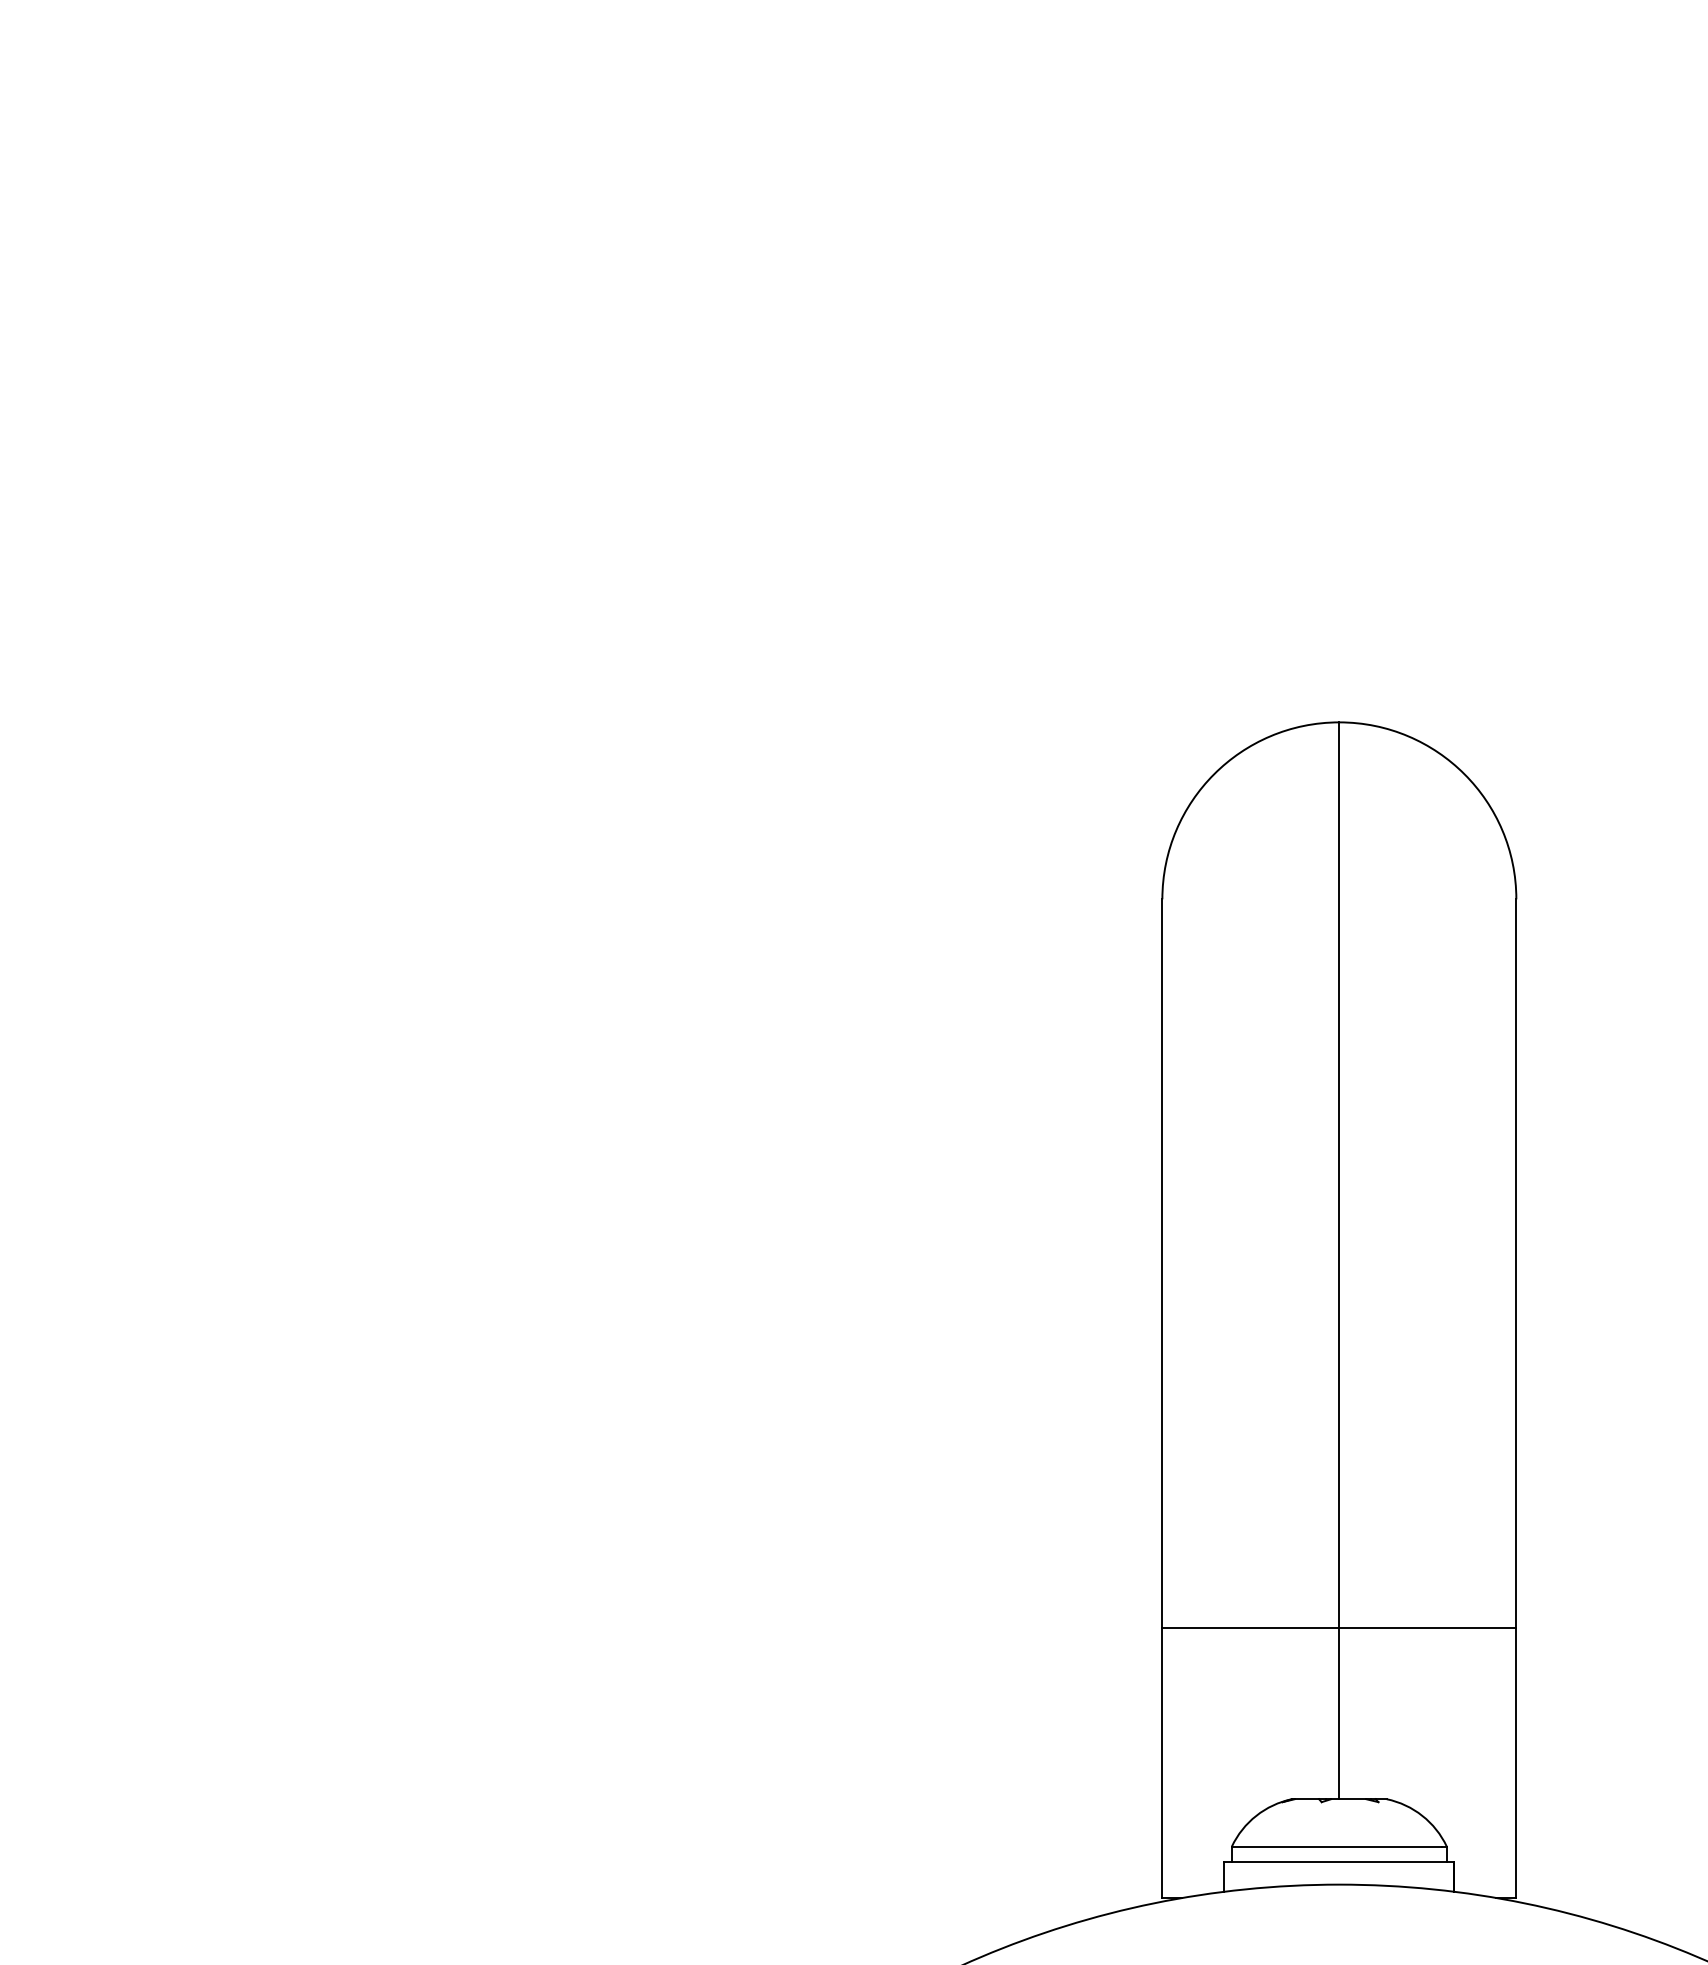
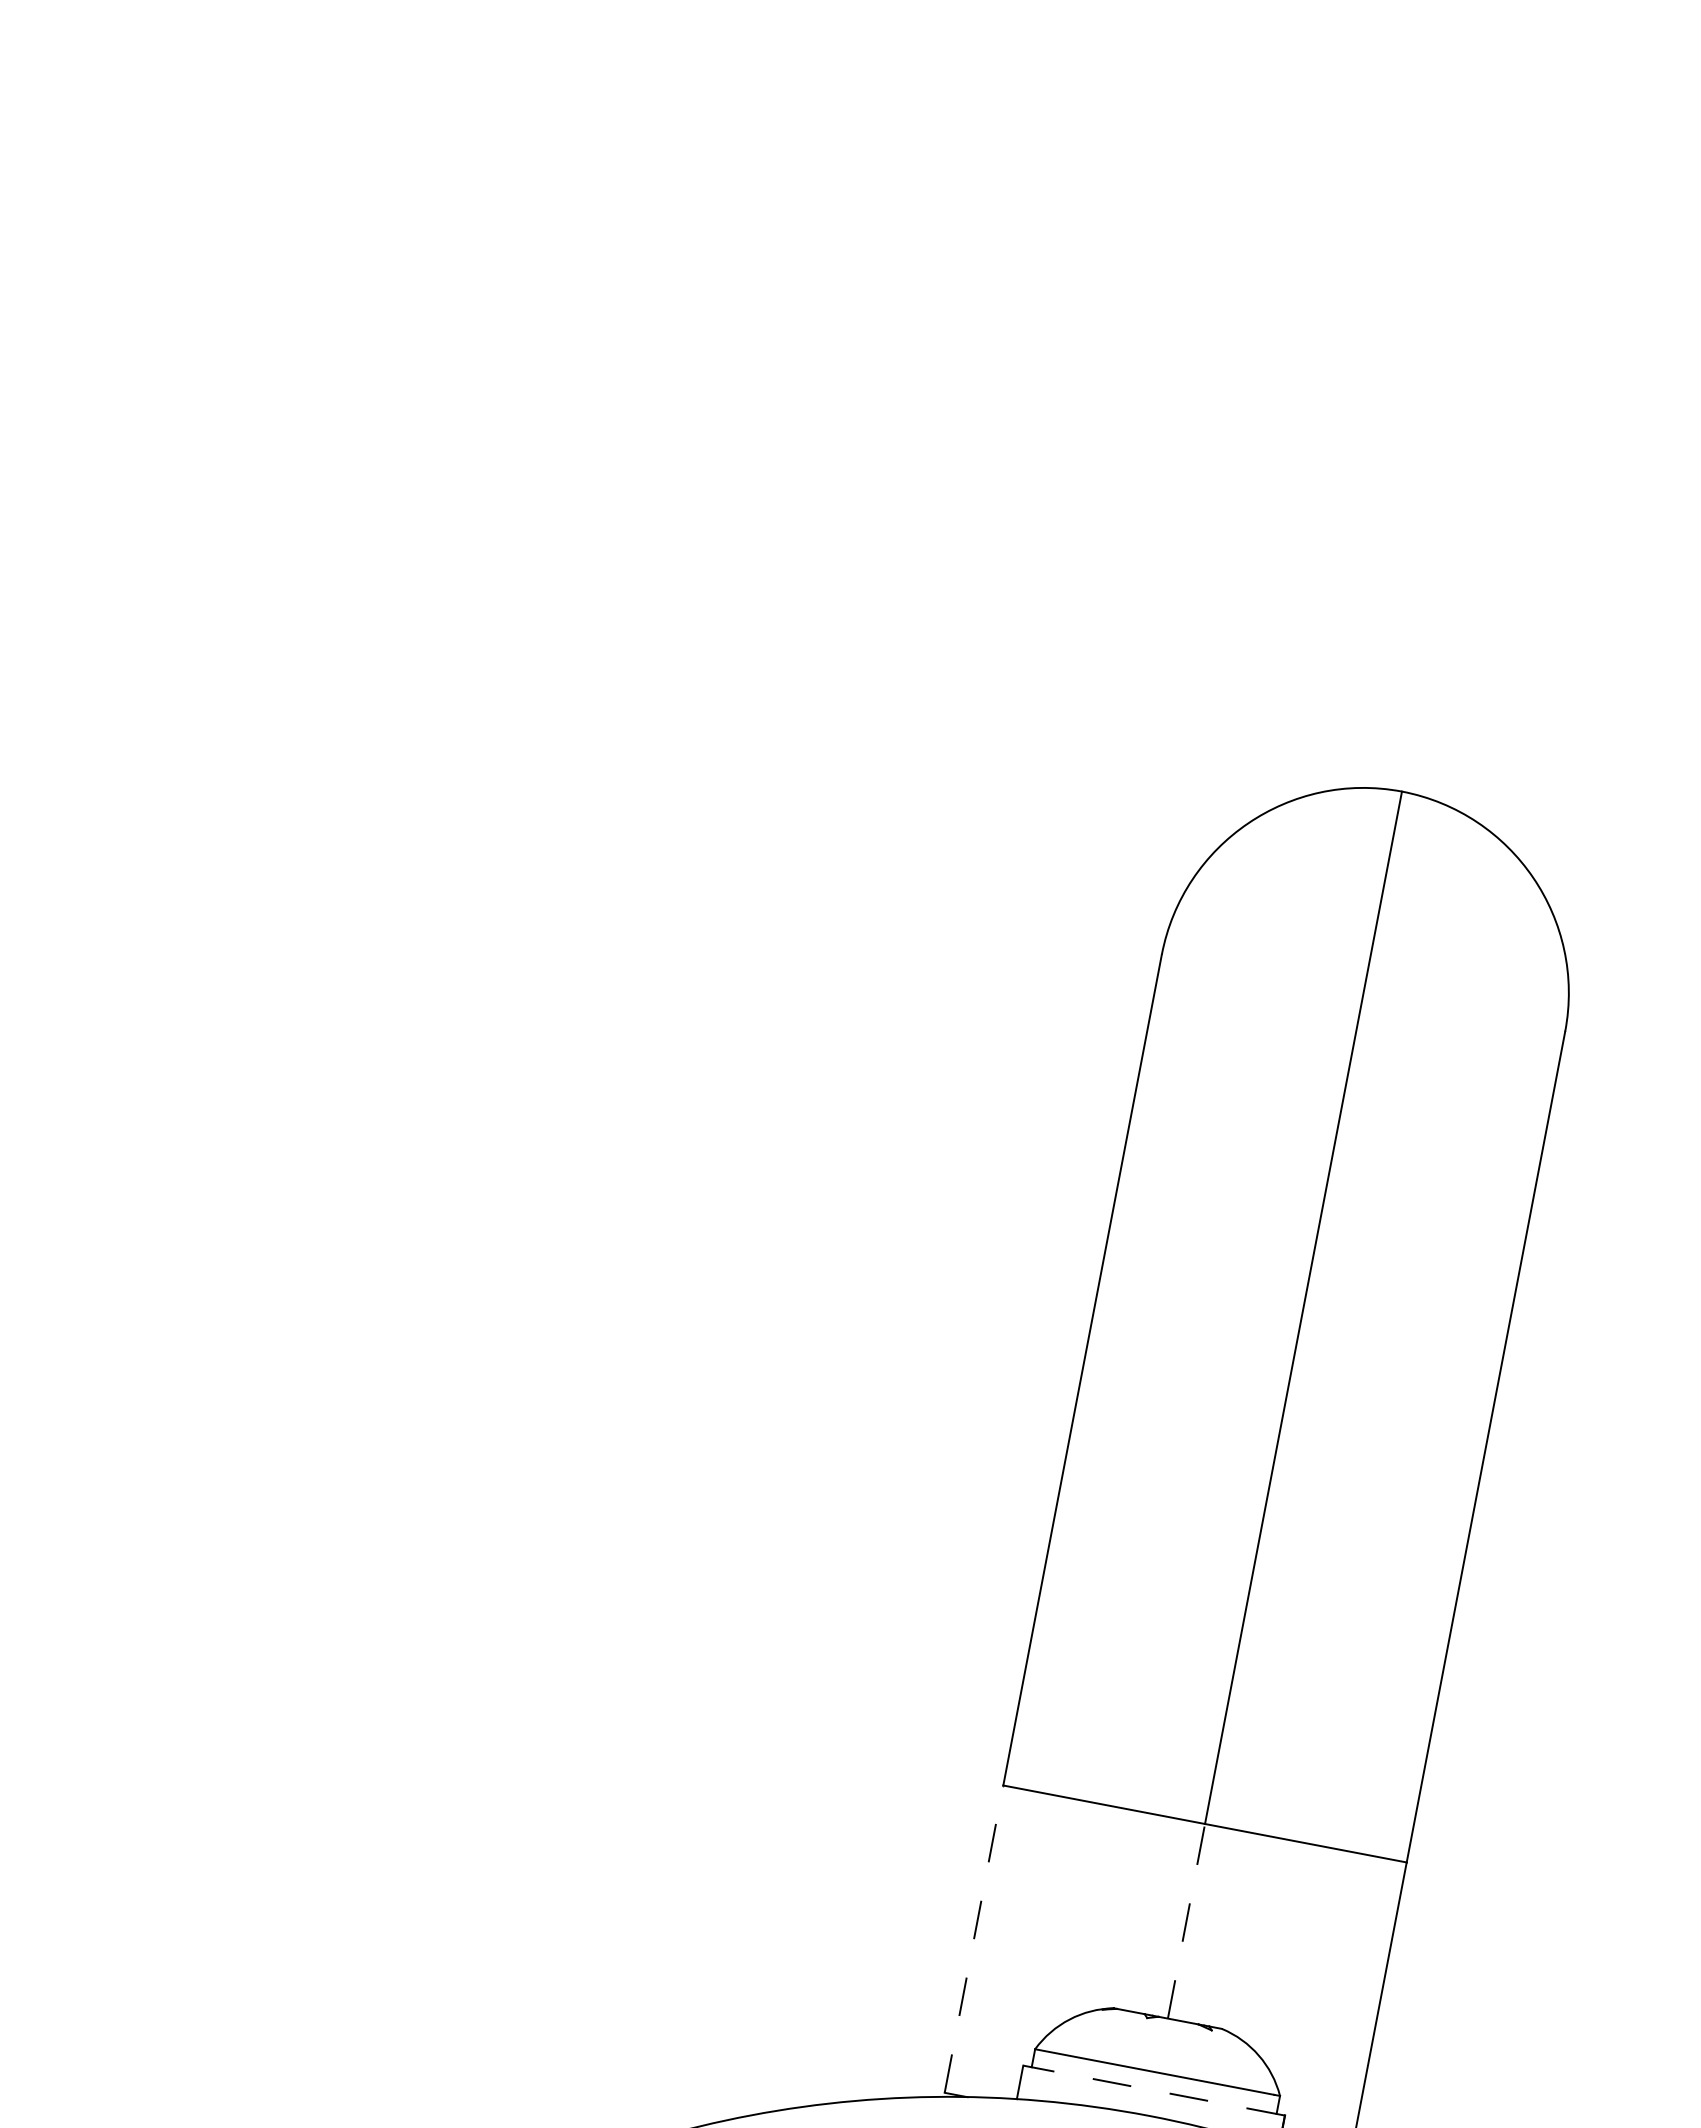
line: (1339, 1713) -> (1186, 1920), solid -> dashed
line: (1162, 1763) -> (974, 1939), solid -> dashed
line: (1339, 1862) -> (1154, 2090), solid -> dashed

